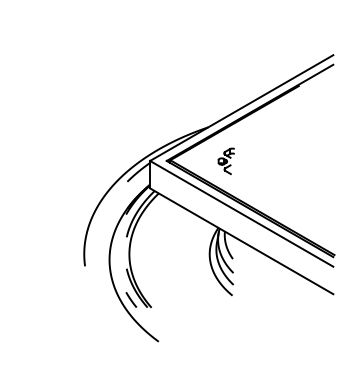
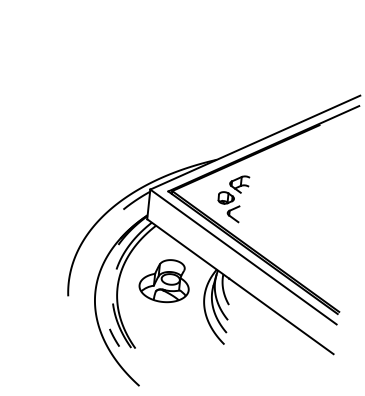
part: (226, 161) -> (232, 198), size x1.67
part: (171, 242) -> (164, 280), added

